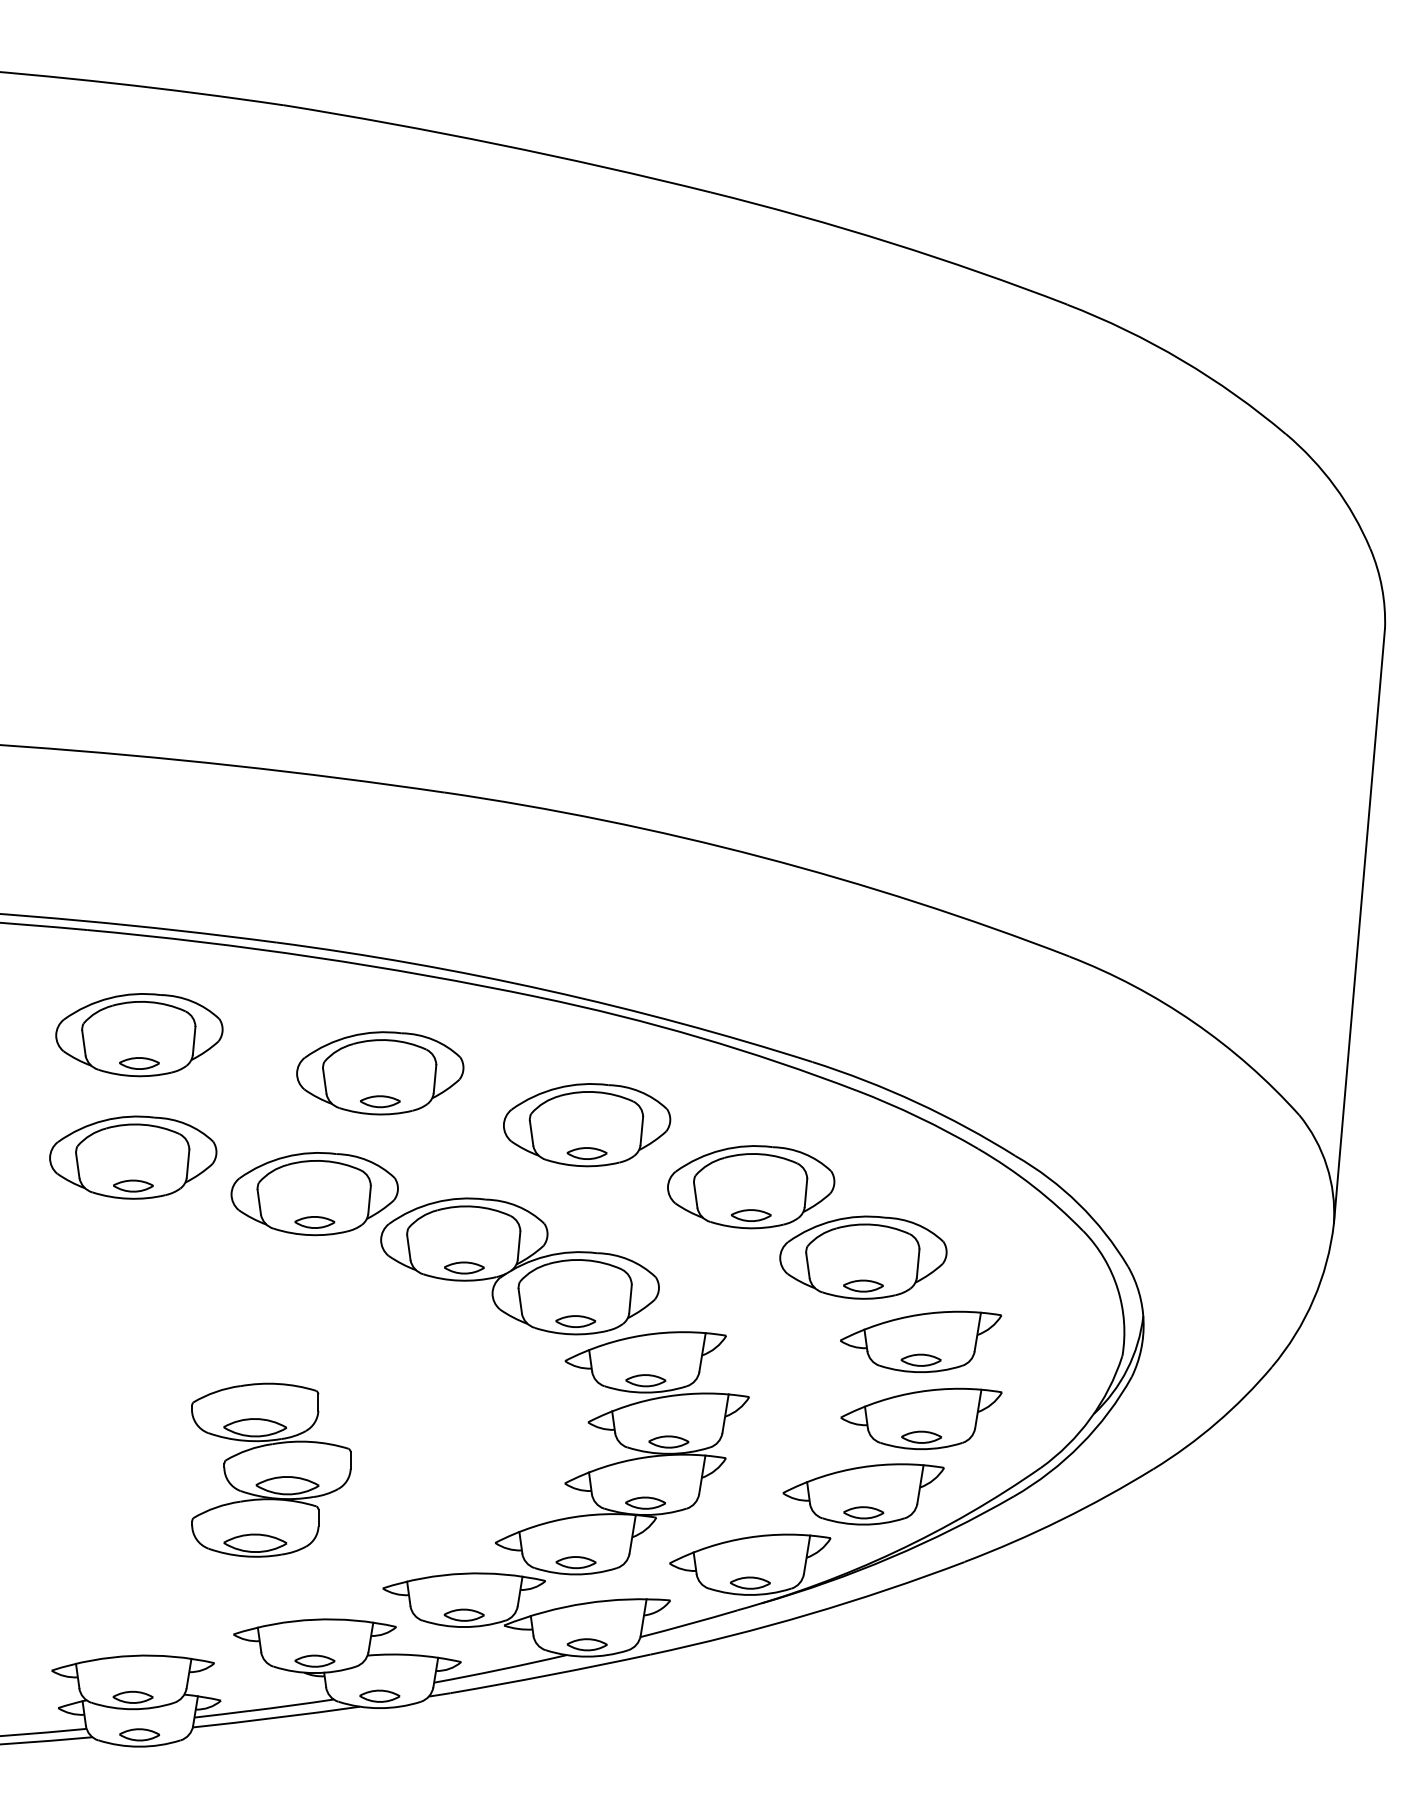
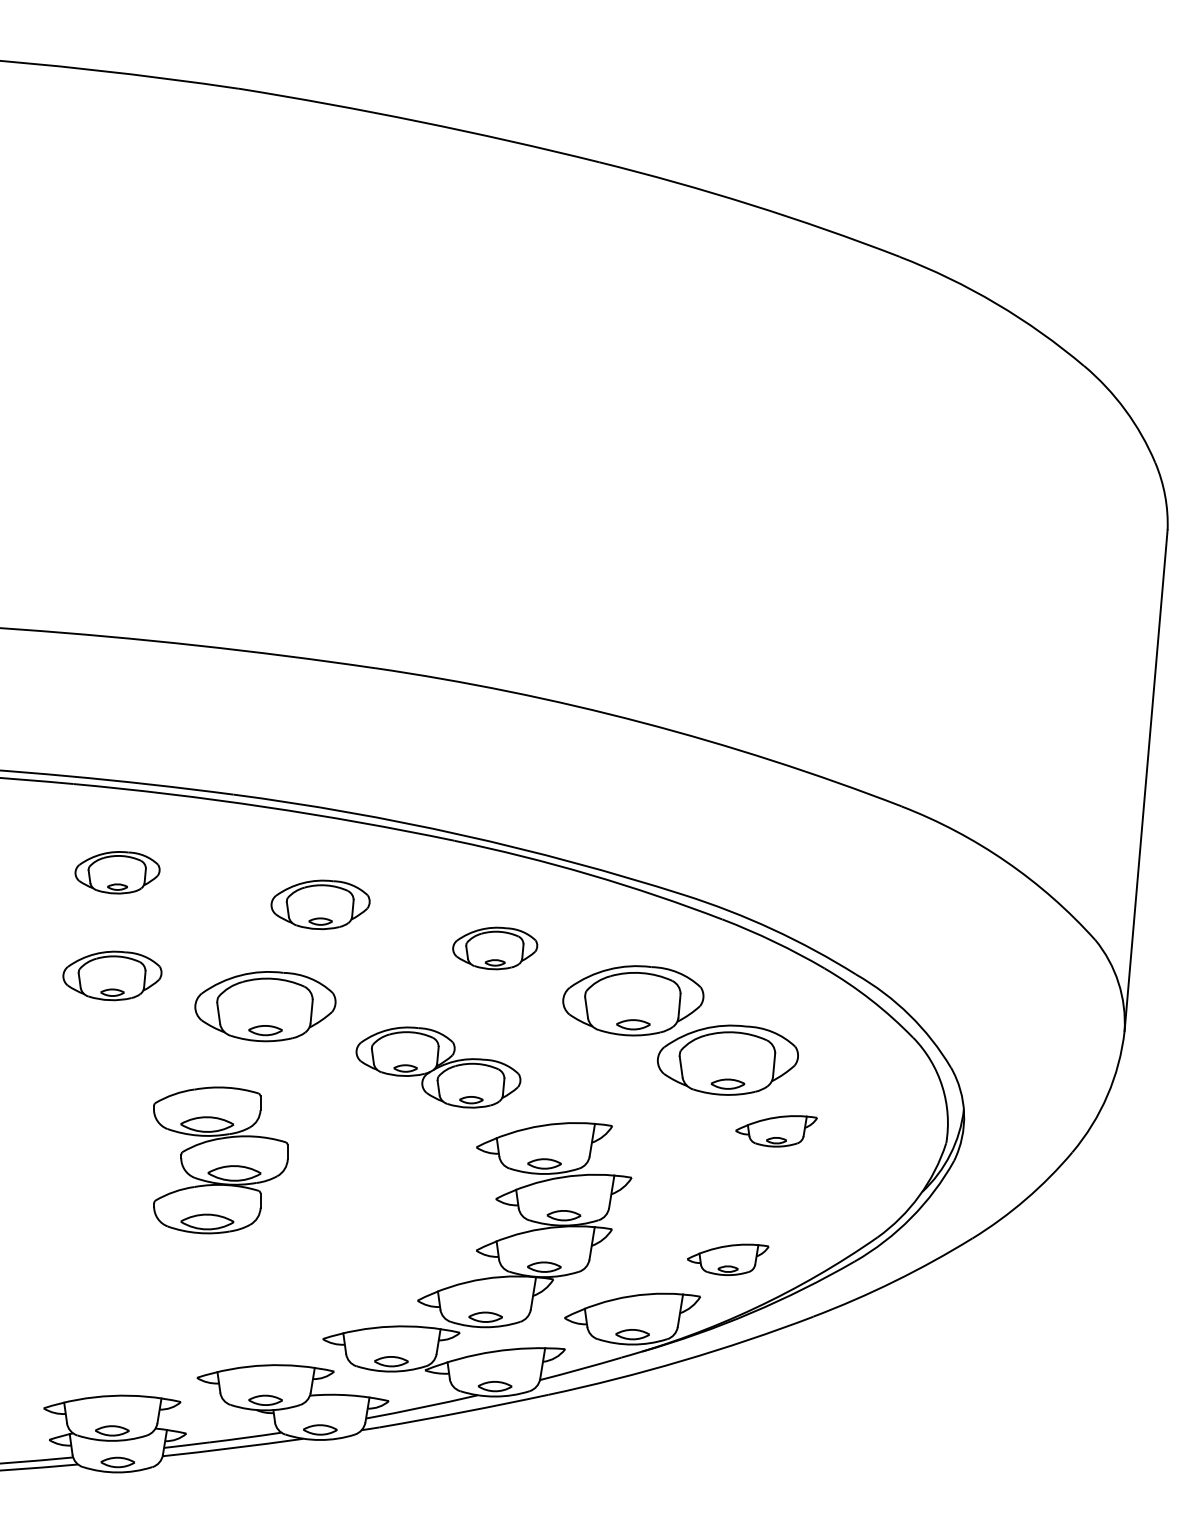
part: (139, 1034) -> (117, 872), size x0.6
part: (380, 1072) -> (320, 904), size x0.7
part: (587, 1125) -> (495, 948), size x0.6
part: (133, 1157) -> (112, 975), size x0.7
part: (520, 1266) -> (438, 1067), size x0.7
part: (921, 1342) -> (776, 1131), size x0.6
part: (921, 1418) -> (776, 1195), removed
part: (270, 1470) -> (220, 1160), moved
part: (862, 1494) -> (727, 1259), size x0.6

